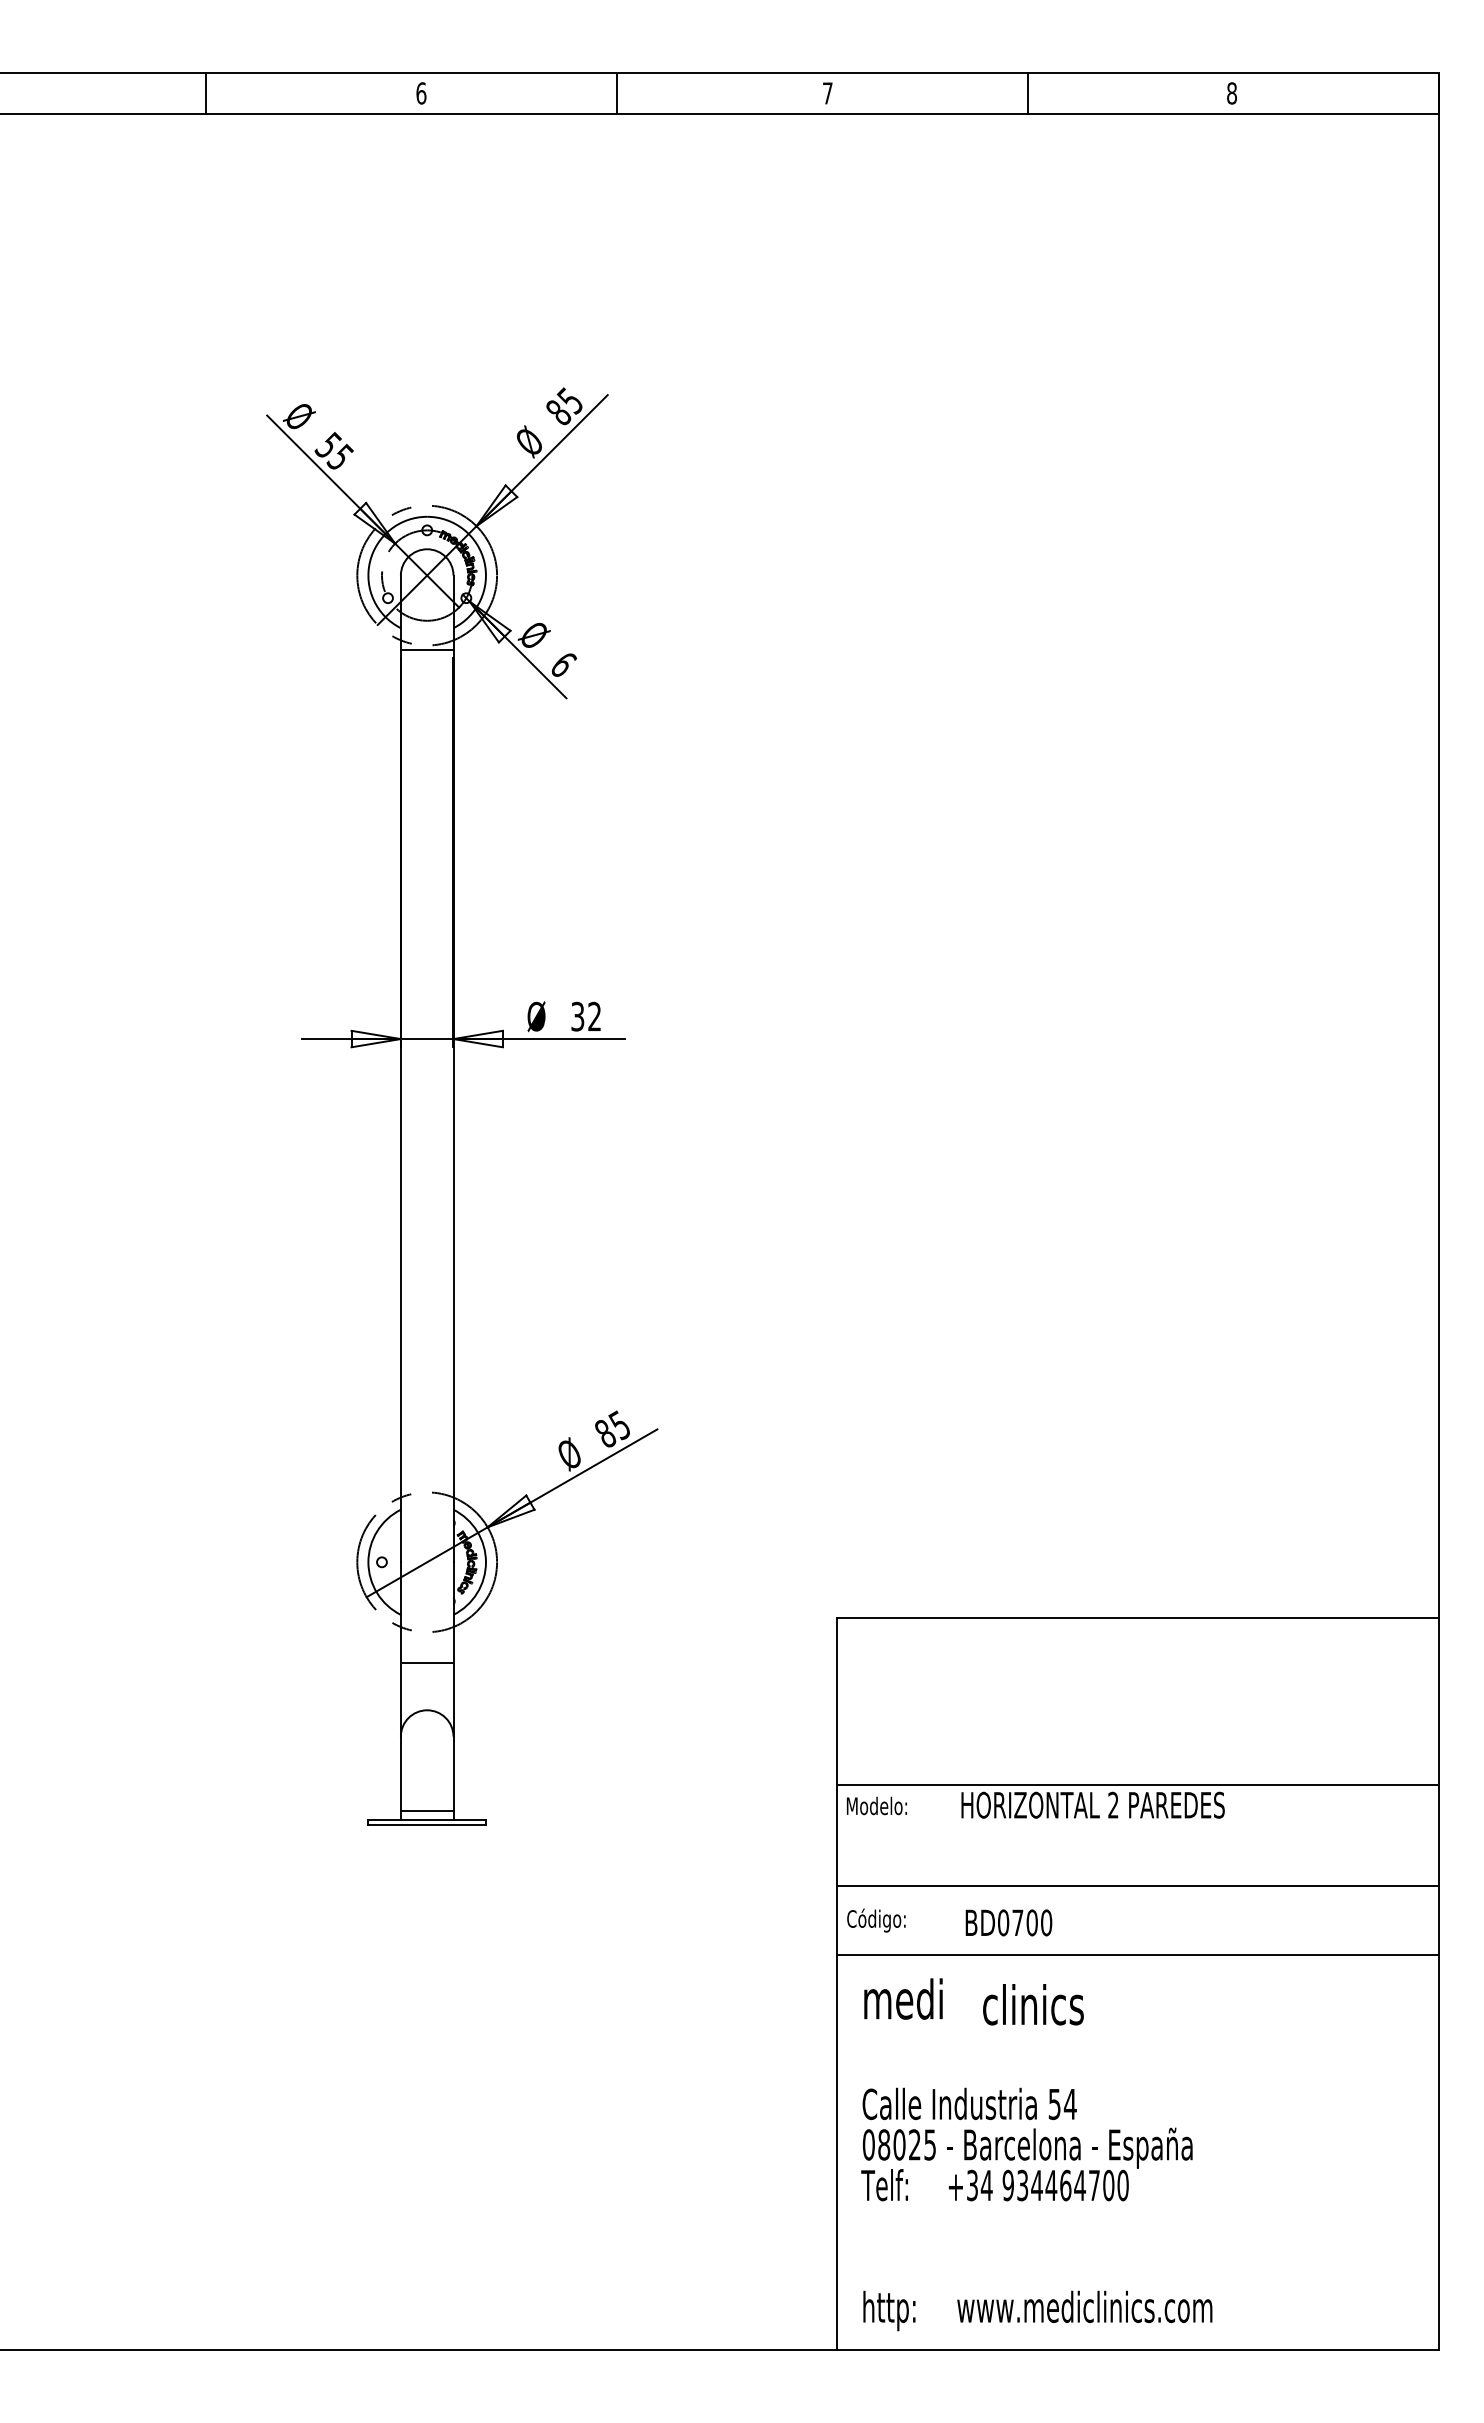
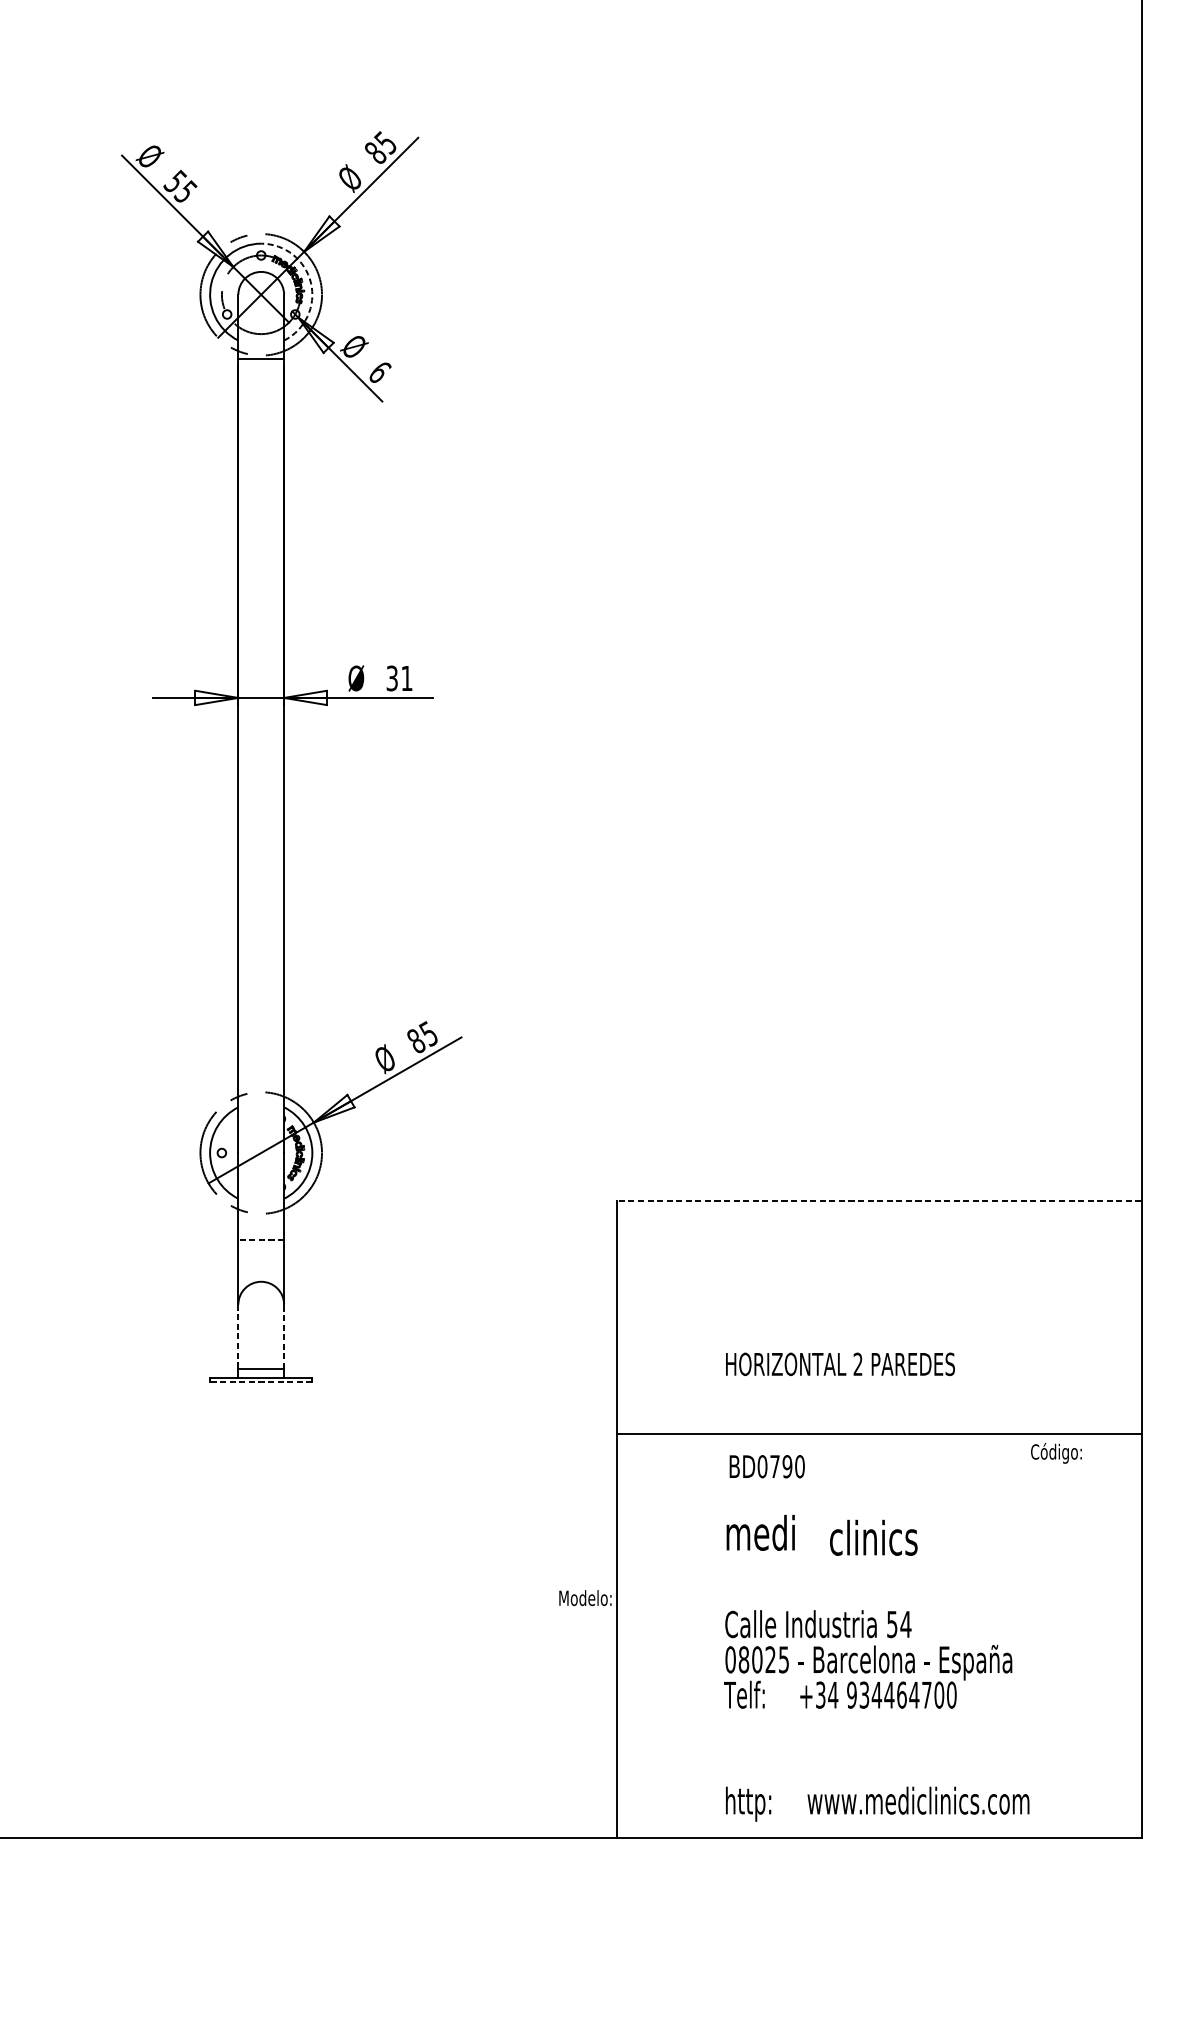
arc: (484, 562) -> (311, 283), solid -> dashed
text: (594, 1015) -> (406, 677), 32 -> 31
line: (1137, 1617) -> (879, 1201), solid -> dashed
line: (426, 1662) -> (260, 1240), solid -> dashed
line: (453, 1773) -> (284, 1336), solid -> dashed
line: (400, 1774) -> (238, 1337), solid -> dashed
line: (1137, 1785) -> (879, 1347), removed
text: (876, 1805) -> (585, 1597), moved
line: (427, 1825) -> (261, 1381), solid -> dashed
text: (876, 1920) -> (1056, 1453), moved
text: (1031, 1922) -> (786, 1466), BD0700 -> BD0790
line: (1137, 1954) -> (879, 1494), removed
text: (1036, 2154) -> (876, 1668), moved

